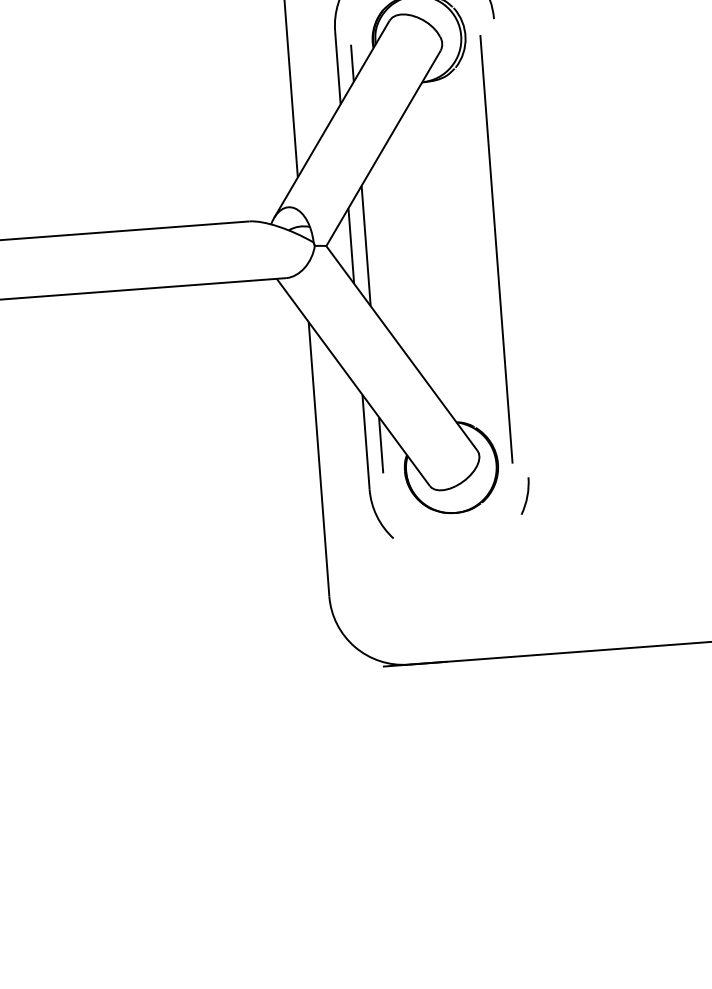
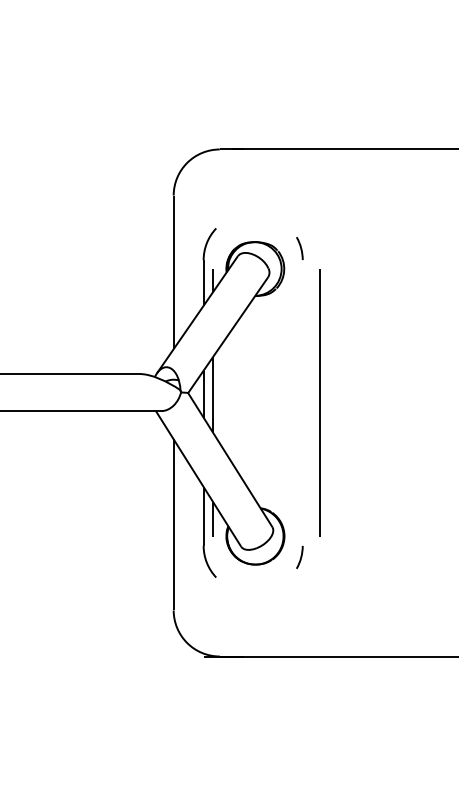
line: (496, 248) -> (319, 402), moved

